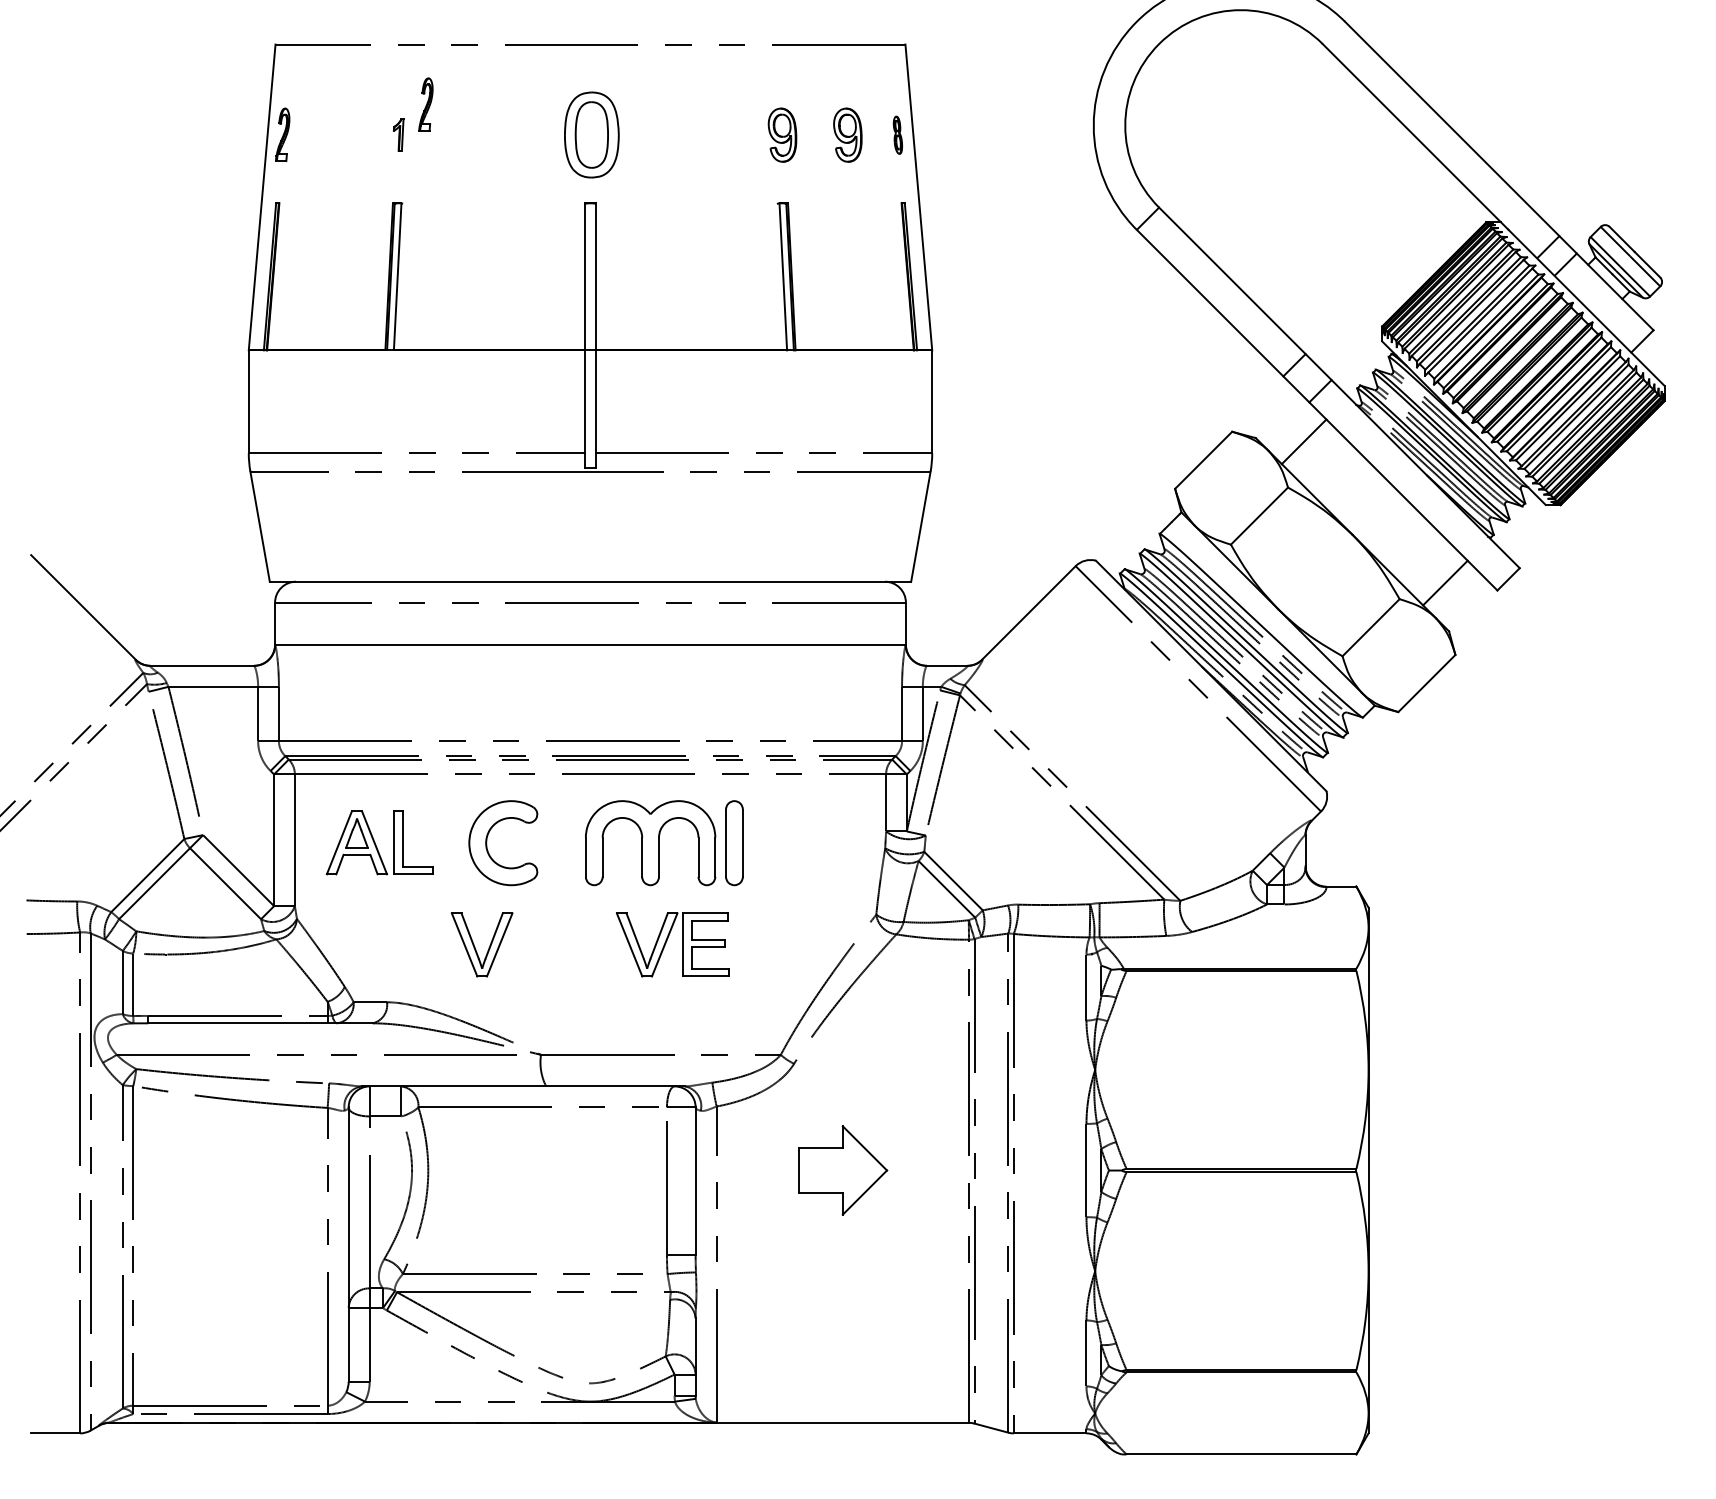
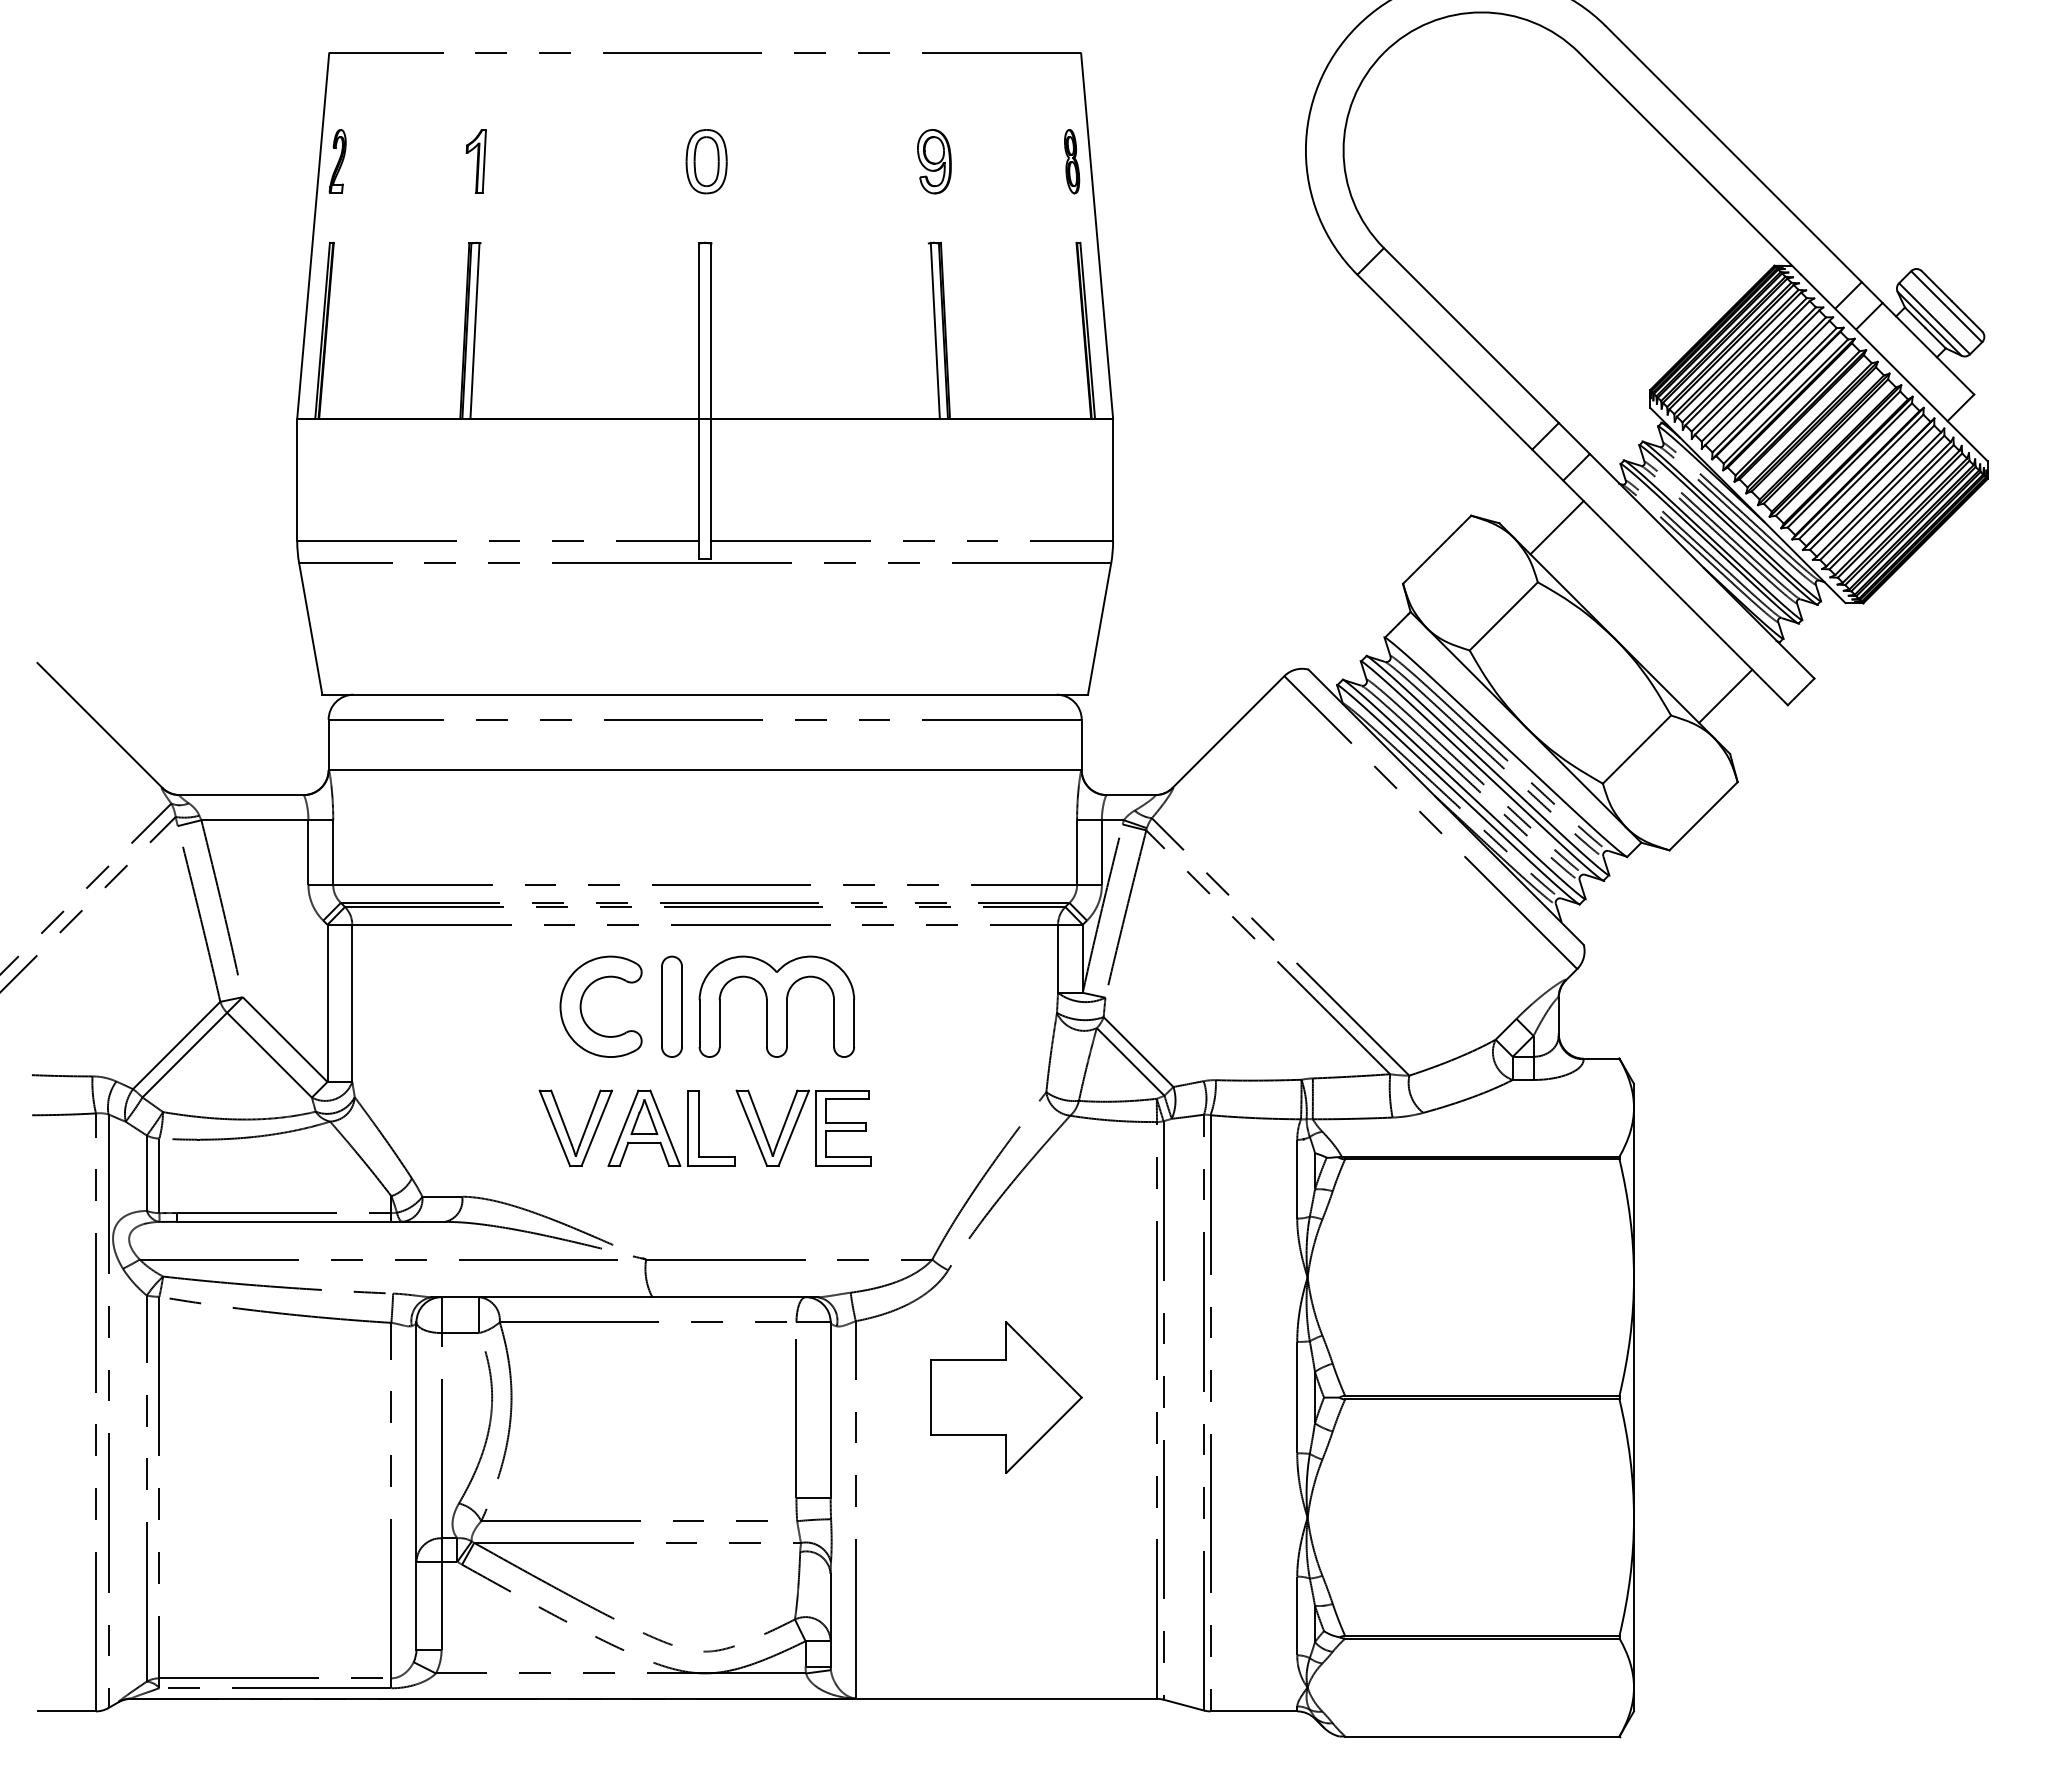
part: (425, 104) -> (508, 125), removed
part: (398, 135) -> (475, 161), size x1.67
part: (591, 135) -> (706, 161), size x0.62
part: (847, 135) -> (1012, 161), removed
part: (898, 135) -> (1072, 161), size x1.43
part: (379, 842) -> (671, 1127), moved
part: (734, 842) -> (671, 1006), moved
part: (842, 1170) -> (1006, 1397), size x1.43

